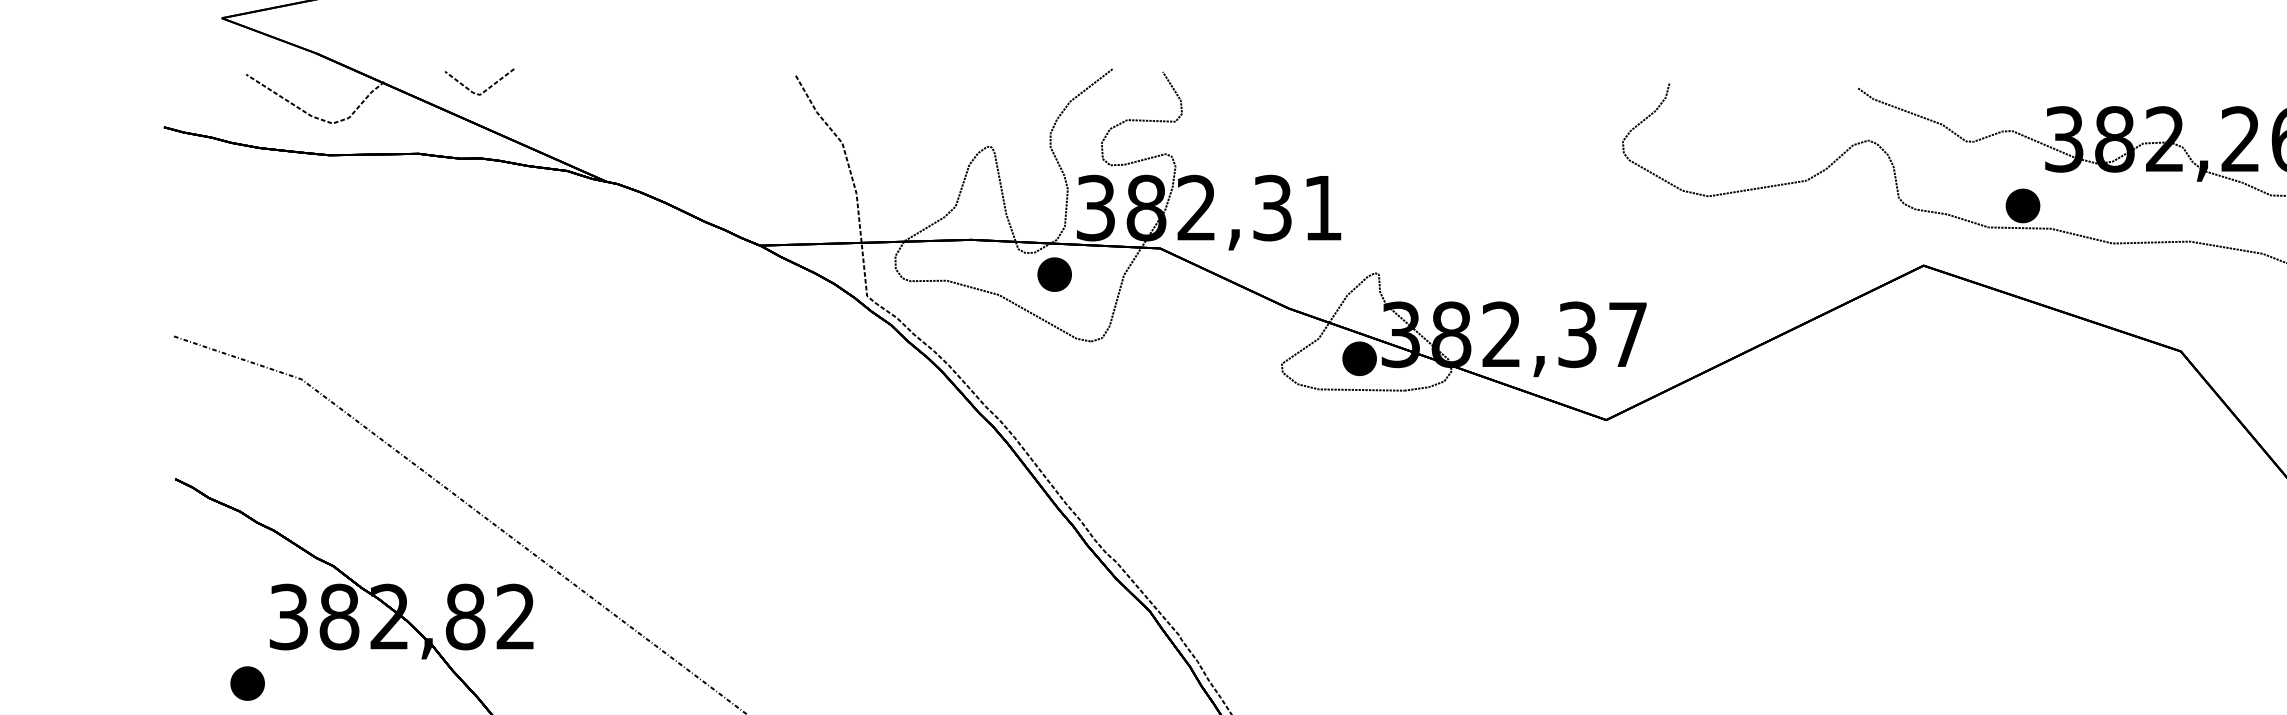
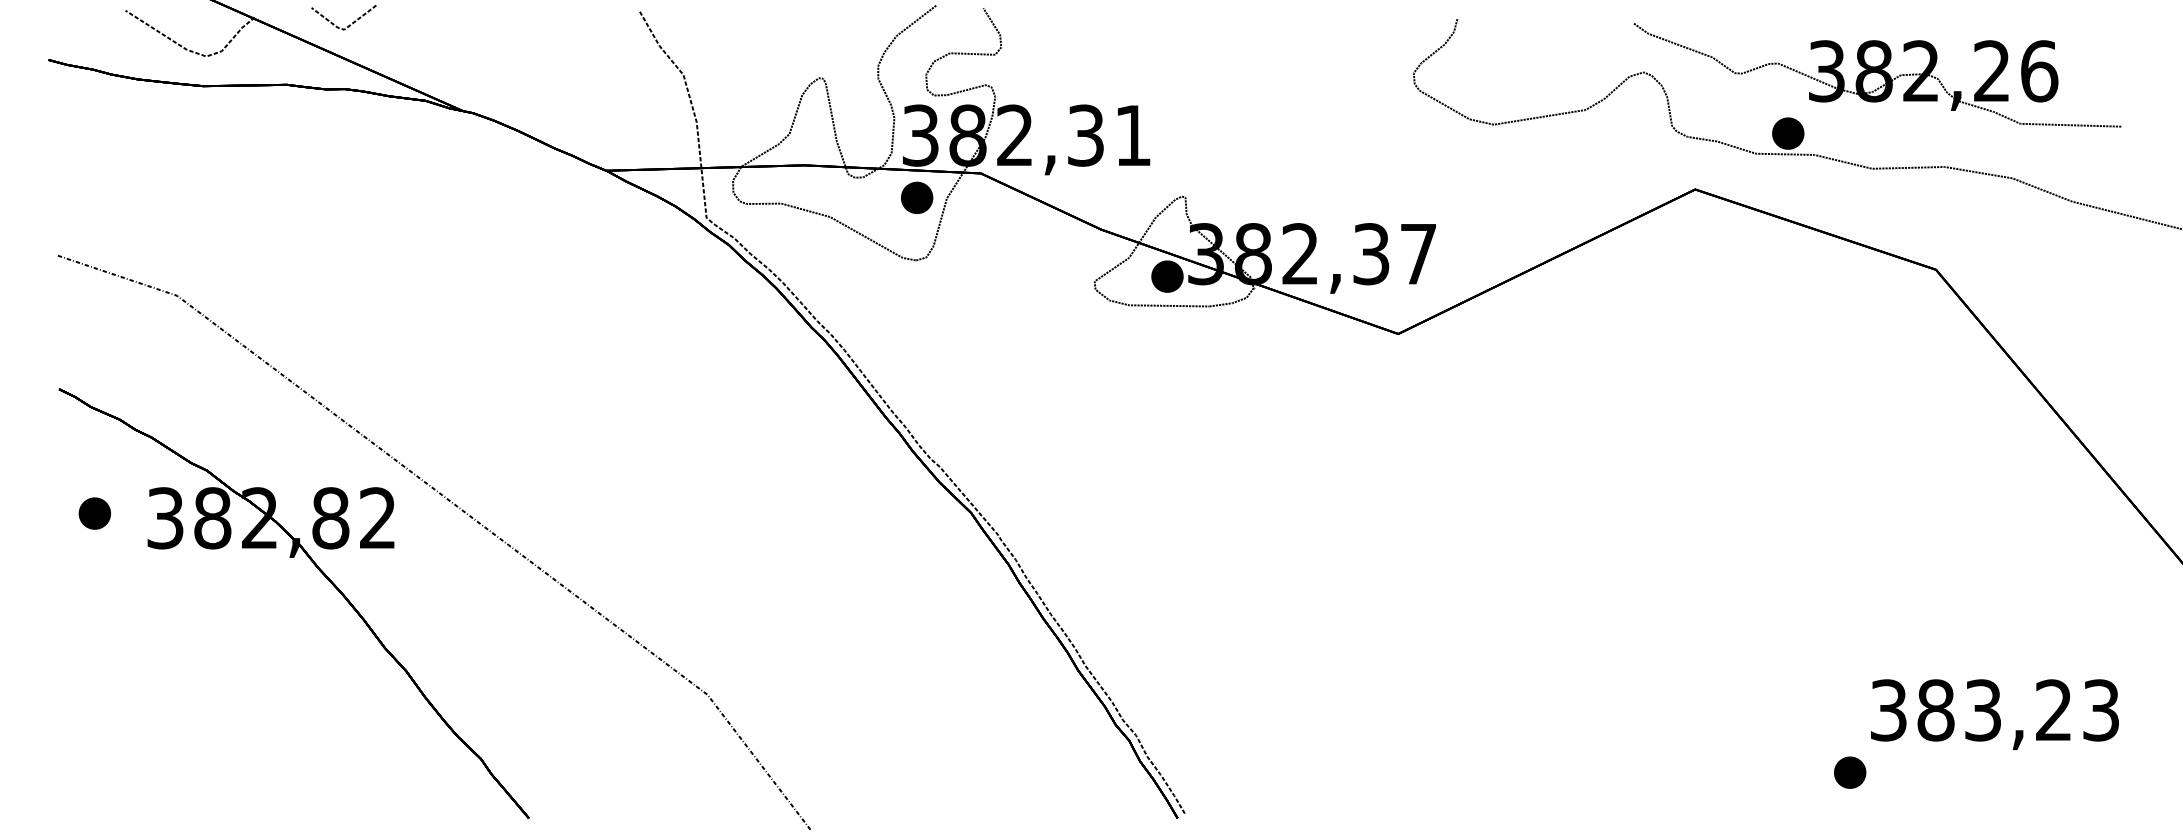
part: (1055, 274) -> (917, 197), moved
part: (247, 683) -> (94, 513), moved

